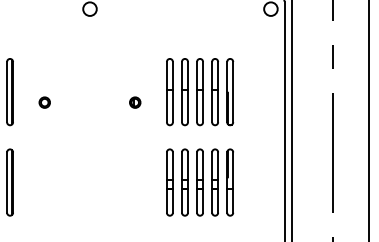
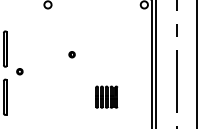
part: (199, 90) -> (106, 48), removed
part: (44, 102) -> (19, 71), moved
part: (199, 181) -> (106, 96), size x0.6

